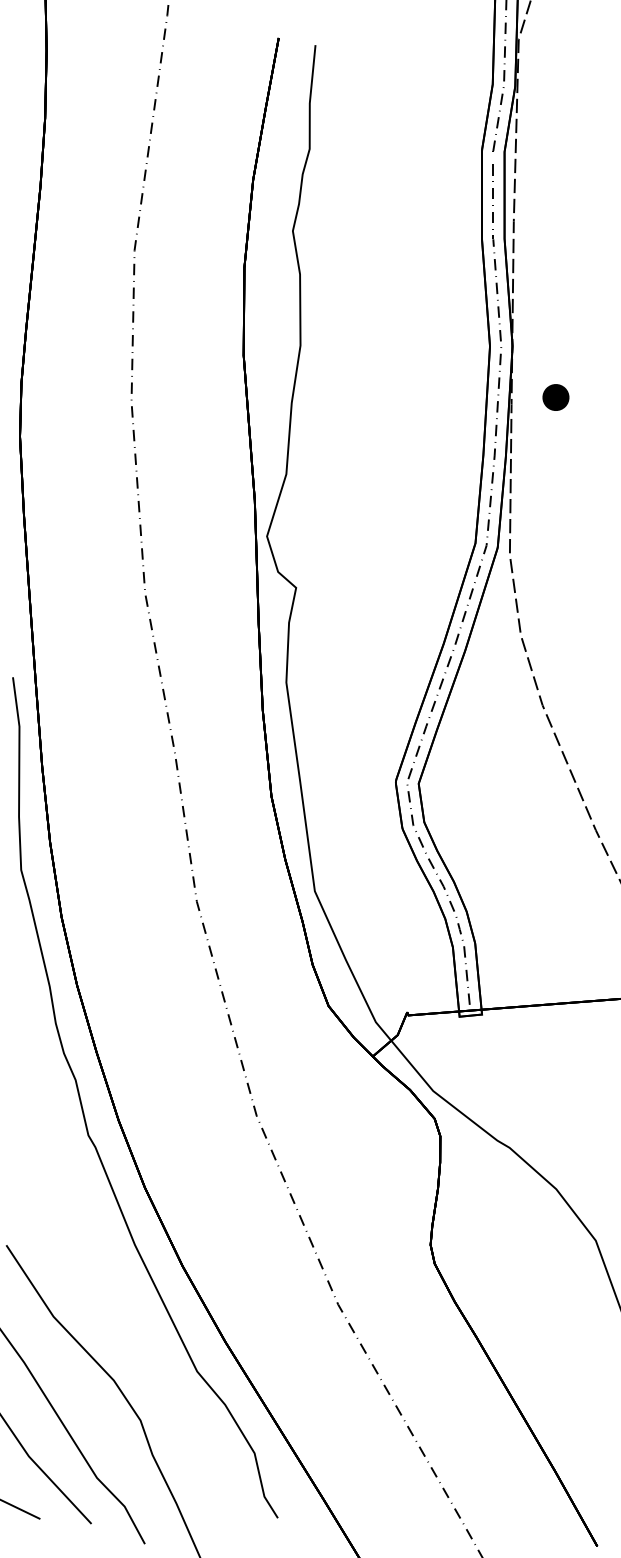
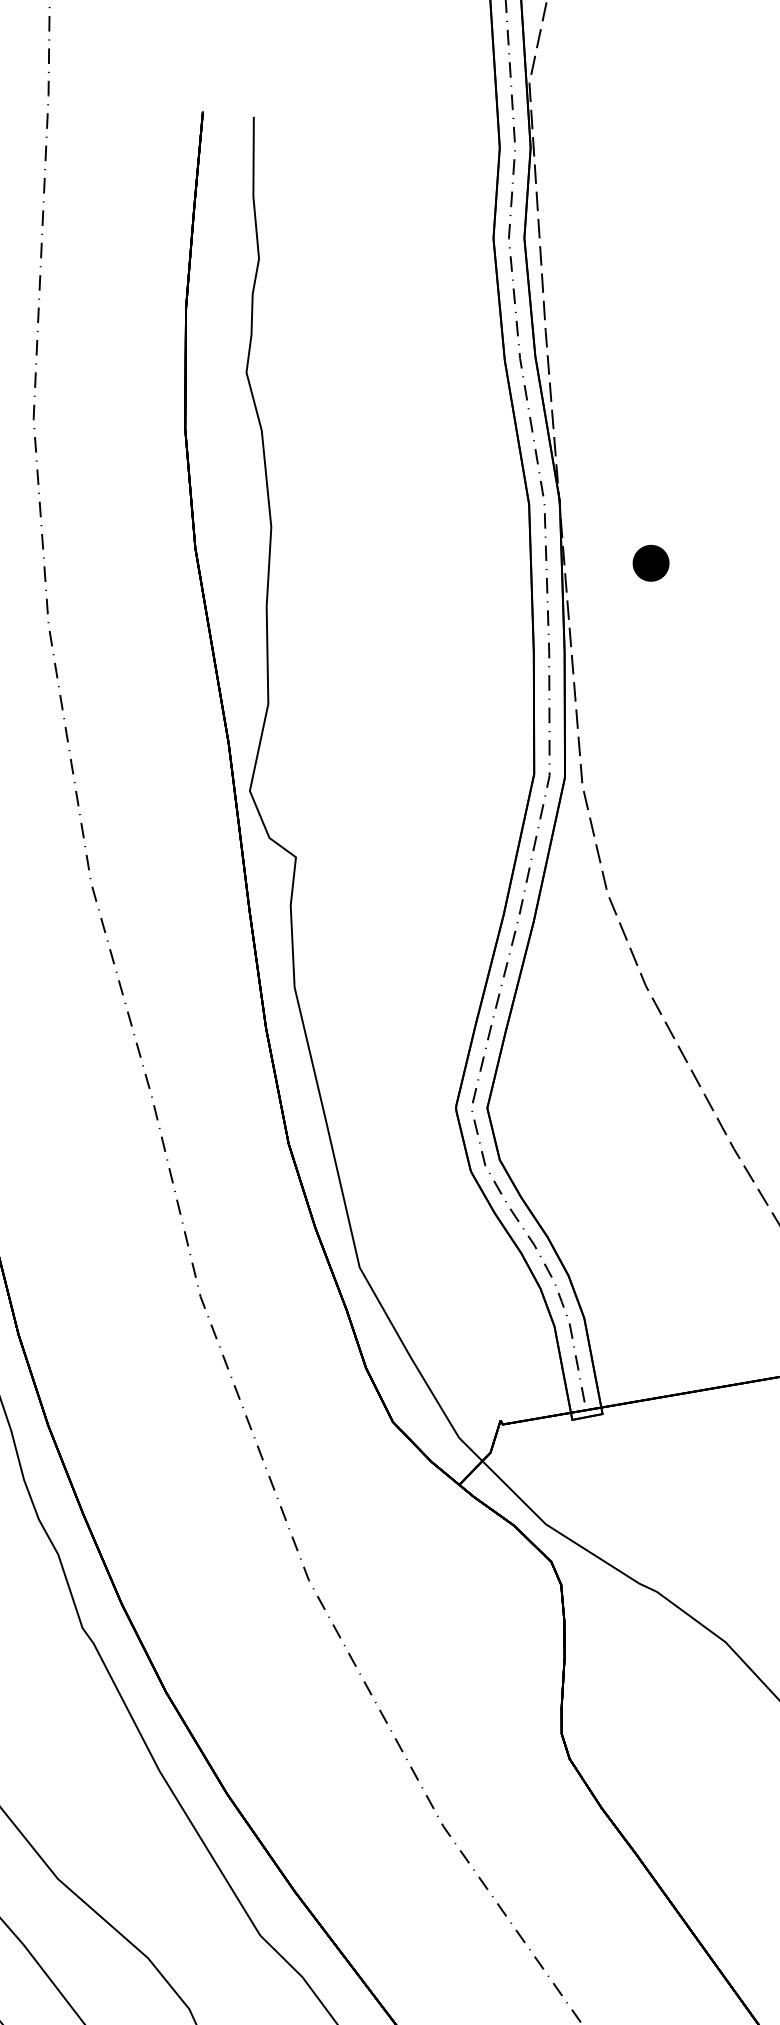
part: (555, 397) -> (650, 563), moved

